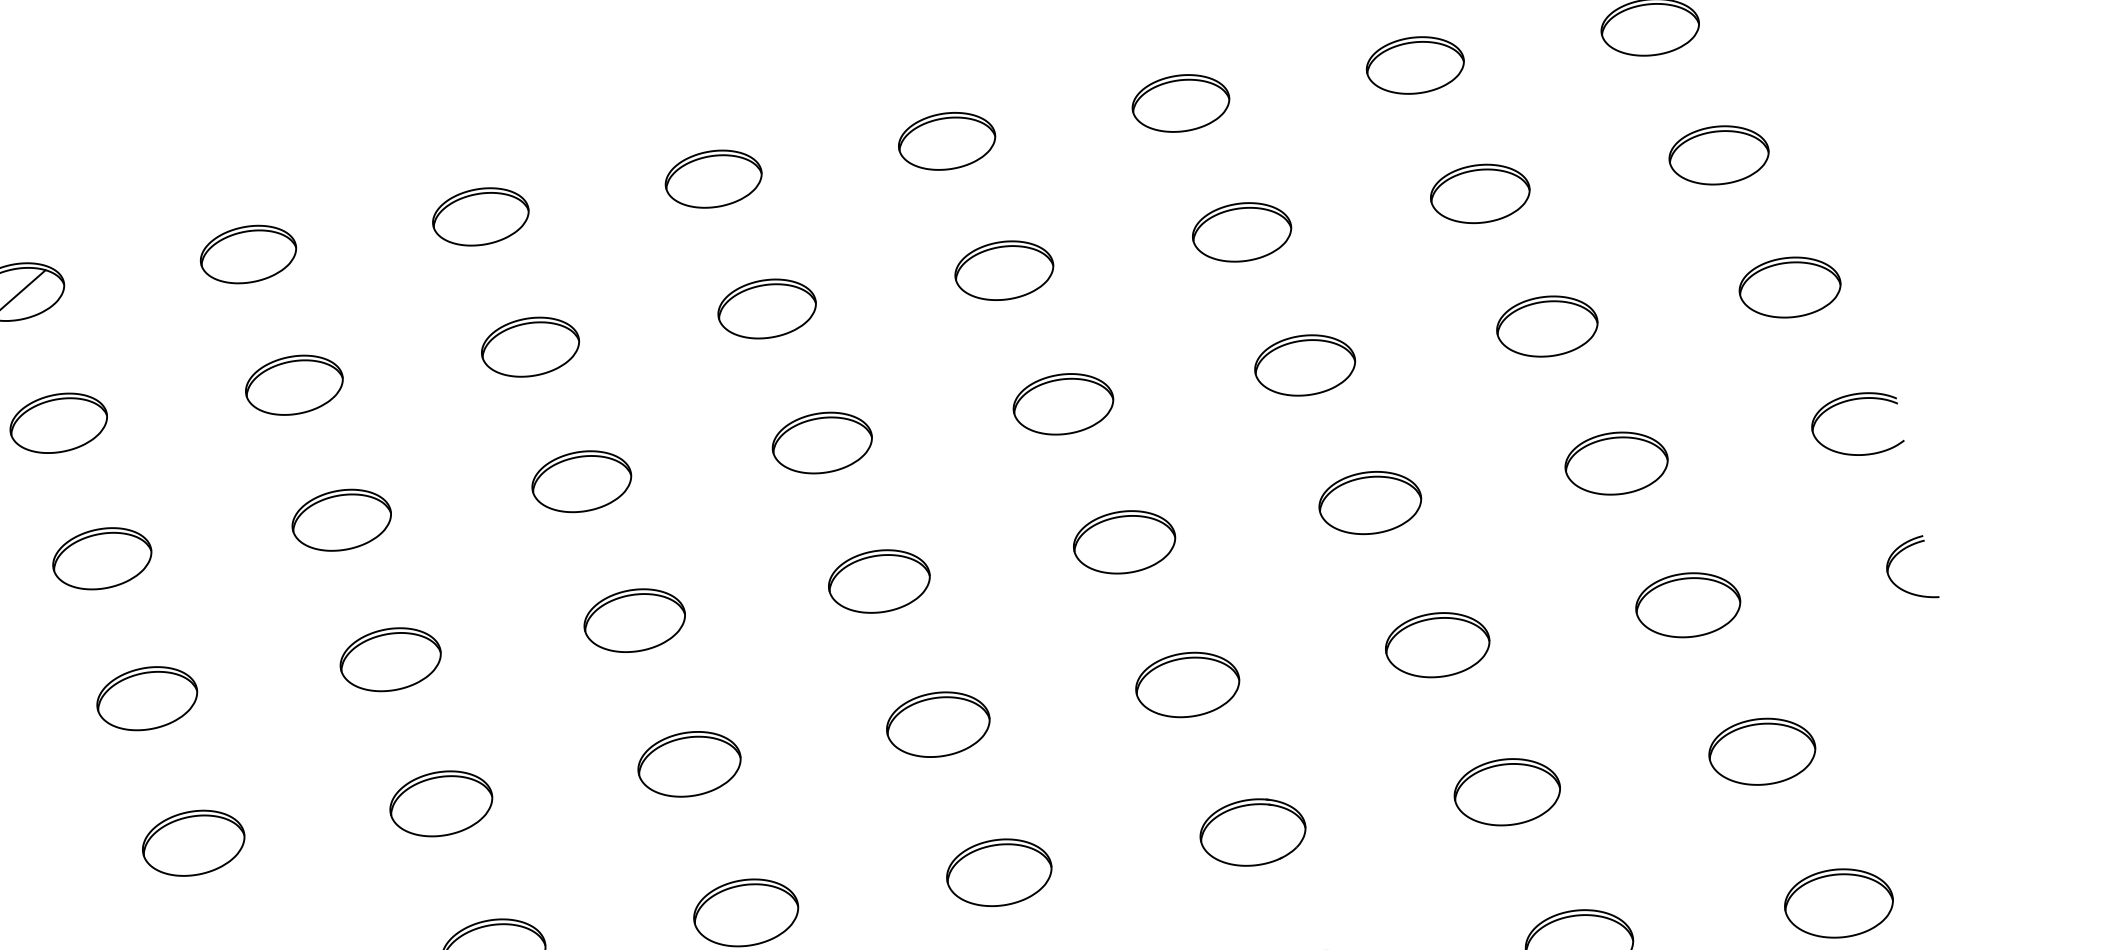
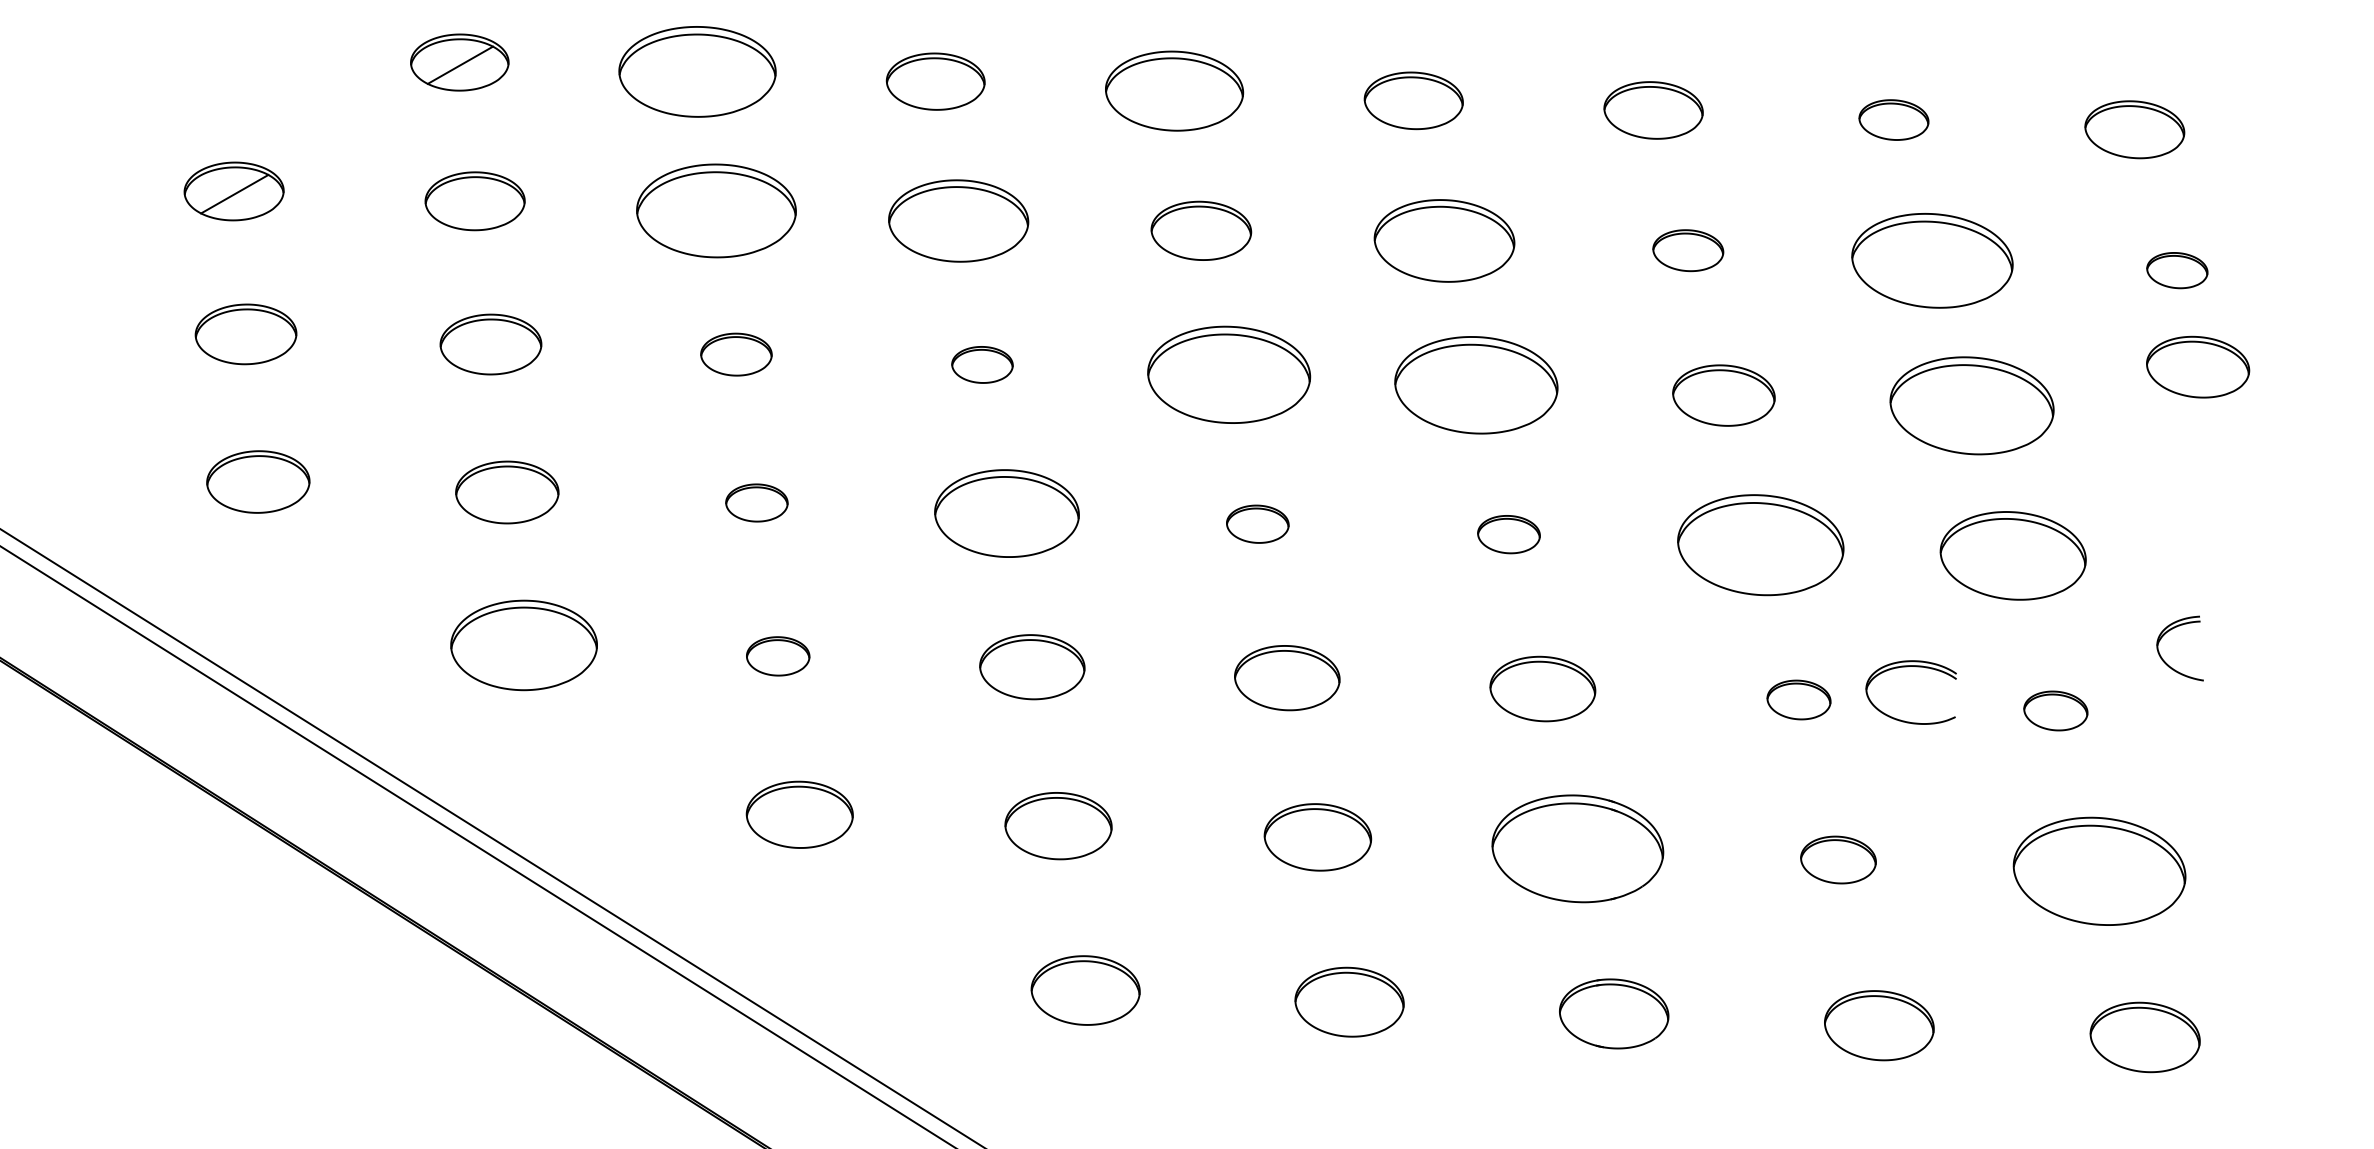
part: (1414, 65) -> (1893, 119), size x0.7
part: (1719, 155) -> (2177, 270), size x0.6
part: (713, 179) -> (1174, 91), size x1.4
part: (1480, 193) -> (1932, 260), size x1.6
part: (1242, 232) -> (1688, 250), size x0.7
part: (248, 254) -> (697, 72), size x1.6
part: (1004, 270) -> (1444, 240), size x1.4
part: (1790, 286) -> (2198, 366), moved
part: (1547, 326) -> (1972, 405), size x1.6
part: (530, 346) -> (958, 220), size x1.4
part: (294, 385) -> (716, 211), size x1.6
part: (1848, 402) -> (1907, 667), moved
part: (1062, 404) -> (1475, 385), size x1.6
part: (821, 443) -> (1228, 375), size x1.6
part: (1616, 463) -> (2013, 555), size x1.4
part: (581, 481) -> (982, 364), size x0.6
part: (1369, 503) -> (1760, 545), size x1.6
part: (341, 520) -> (736, 354), size x0.7
part: (1124, 542) -> (1508, 534), size x0.6
part: (879, 581) -> (1257, 524), size x0.6
part: (1898, 586) -> (2165, 661), moved
part: (1687, 604) -> (2055, 710), size x0.6
part: (634, 620) -> (1006, 513), size x1.4
part: (1437, 644) -> (1798, 699), size x0.6
part: (390, 659) -> (756, 502), size x0.6
part: (1762, 751) -> (2099, 871), size x1.6
part: (1507, 791) -> (1838, 859), size x0.7
part: (441, 803) -> (778, 656), size x0.6
part: (1252, 832) -> (1577, 848), size x1.6
part: (193, 843) -> (524, 645), size x1.4

